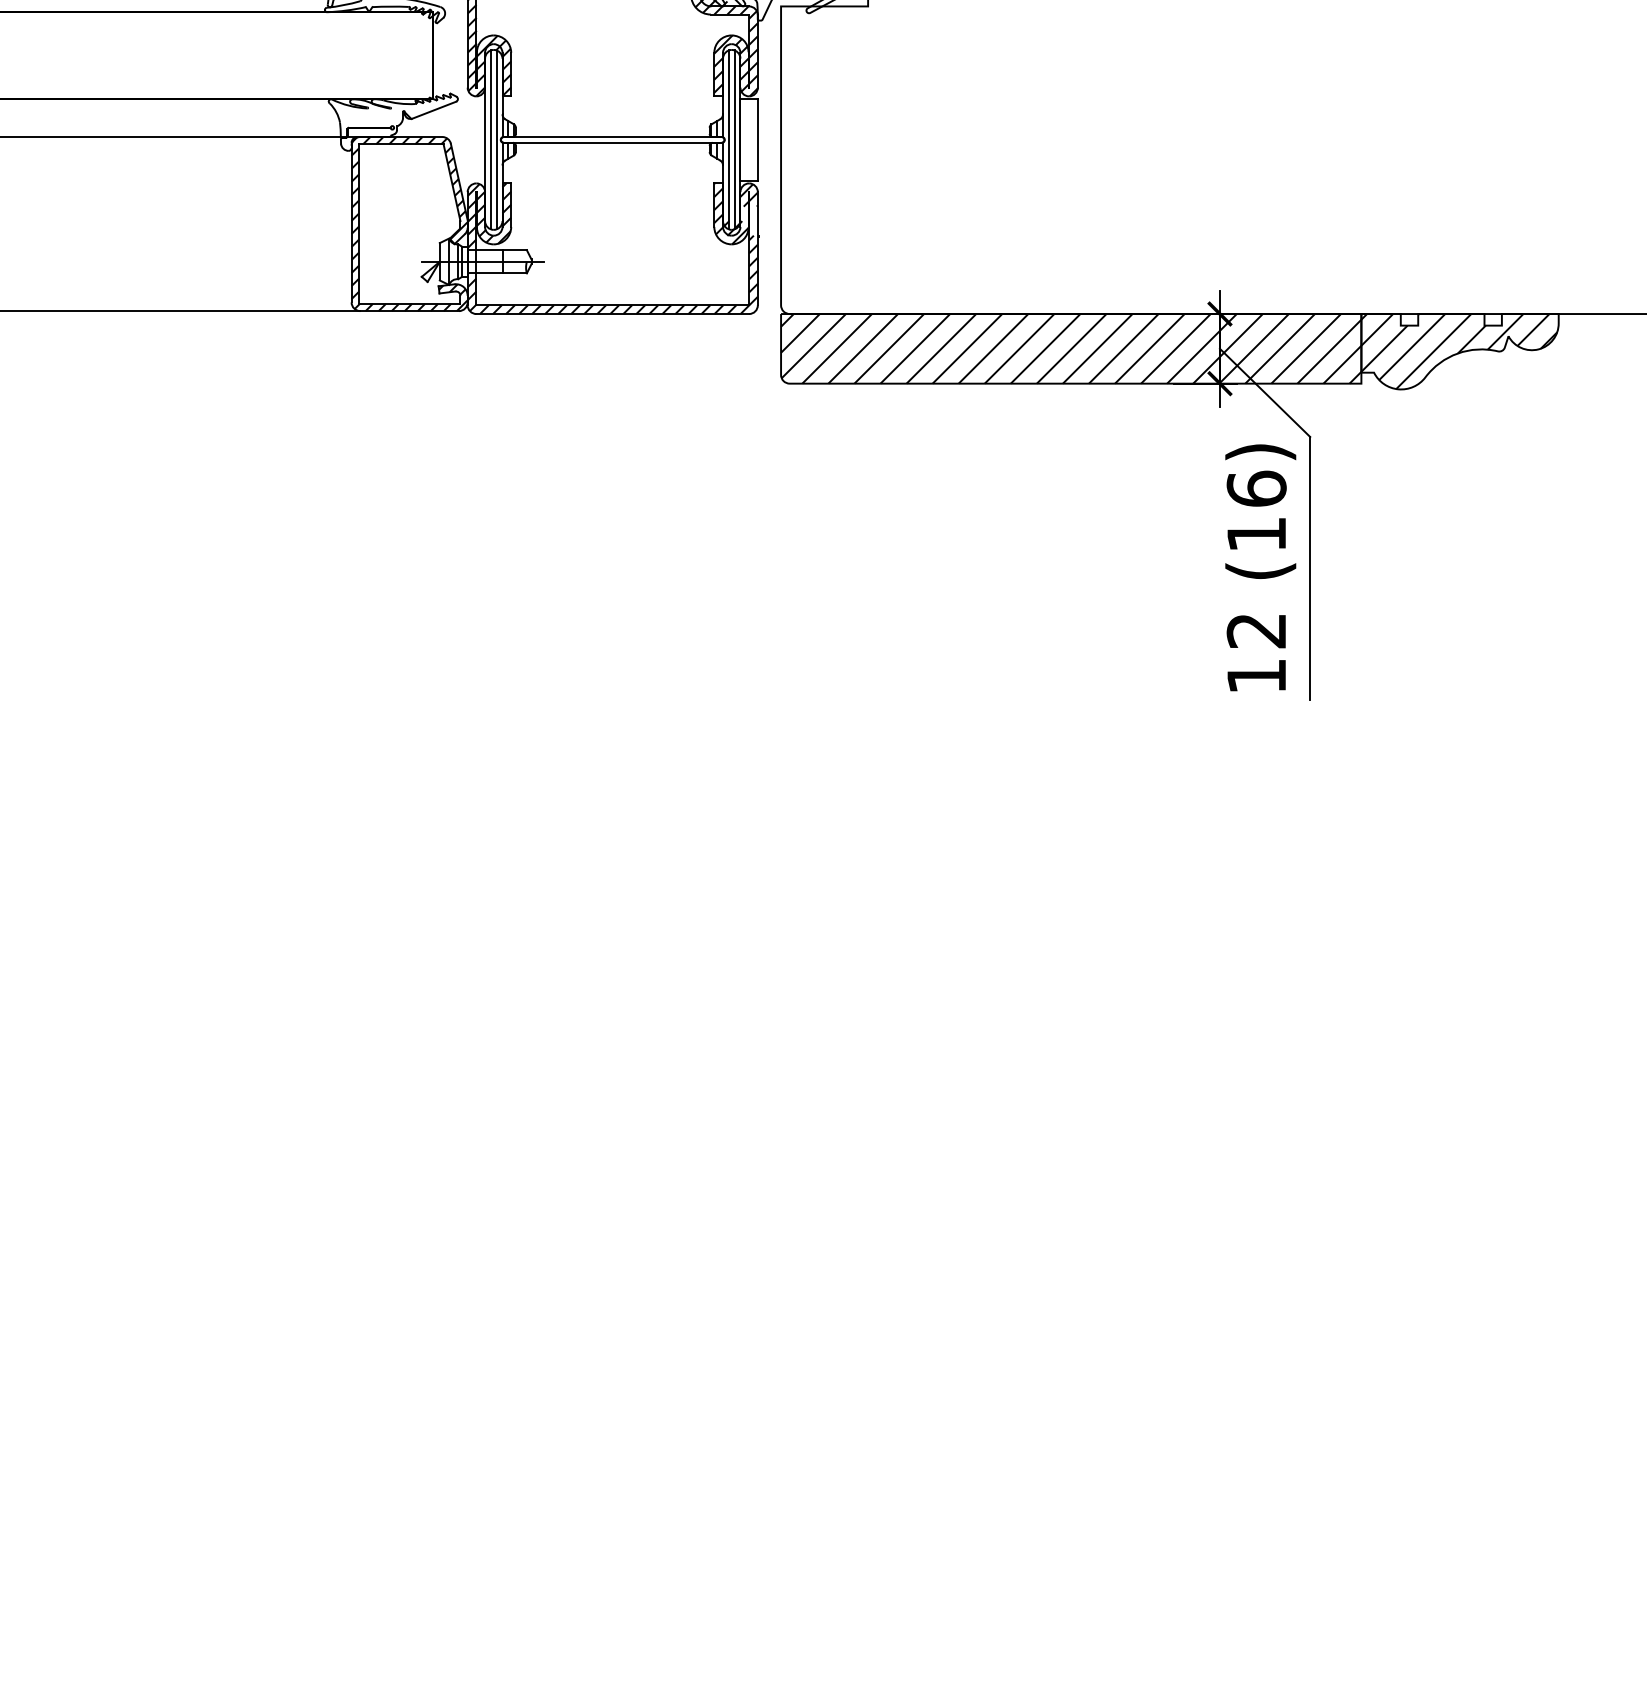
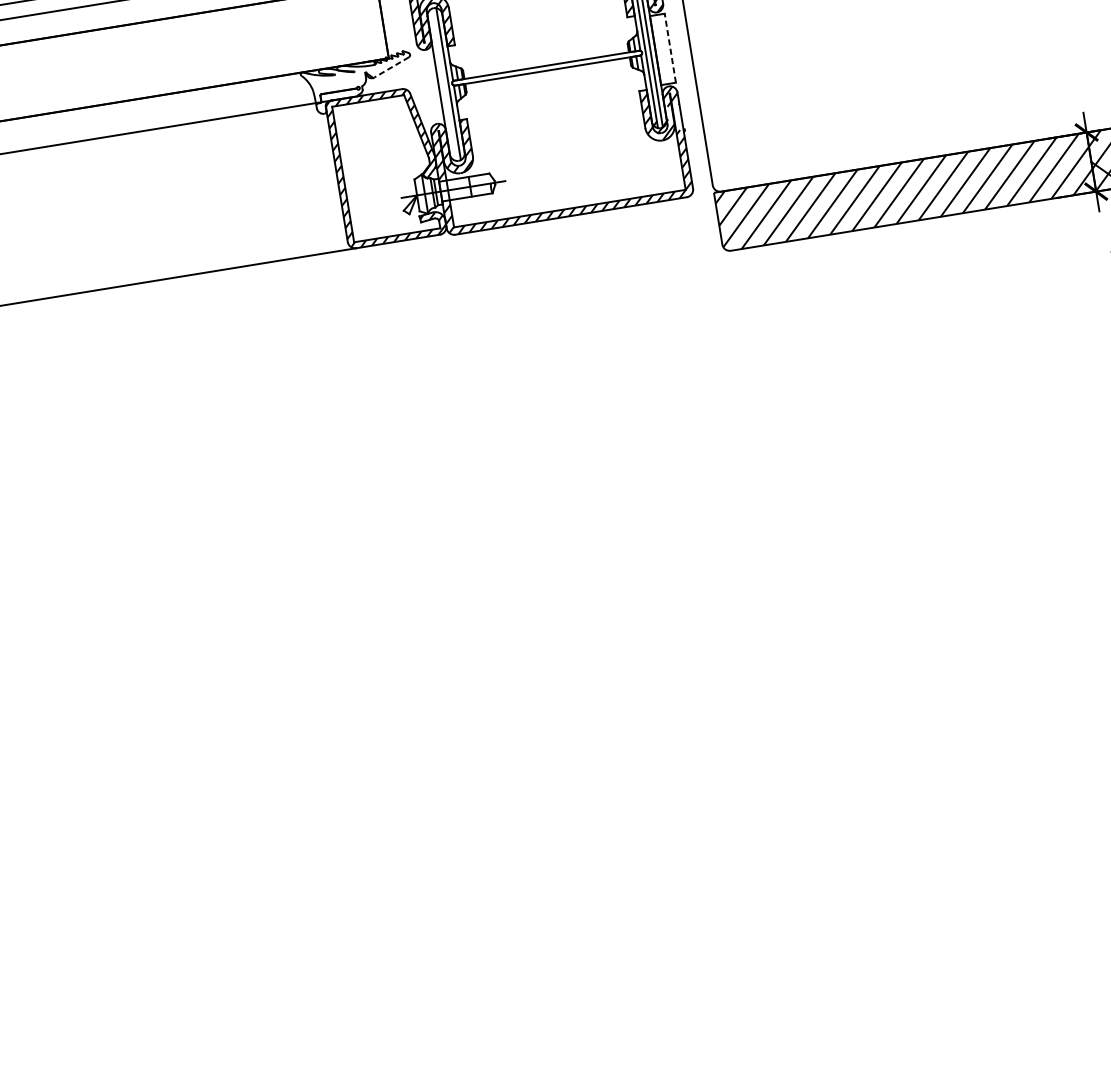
line: (433, 110) -> (390, 67), solid -> dashed
line: (490, 139) -> (443, 84), removed
line: (757, 139) -> (669, 47), solid -> dashed

